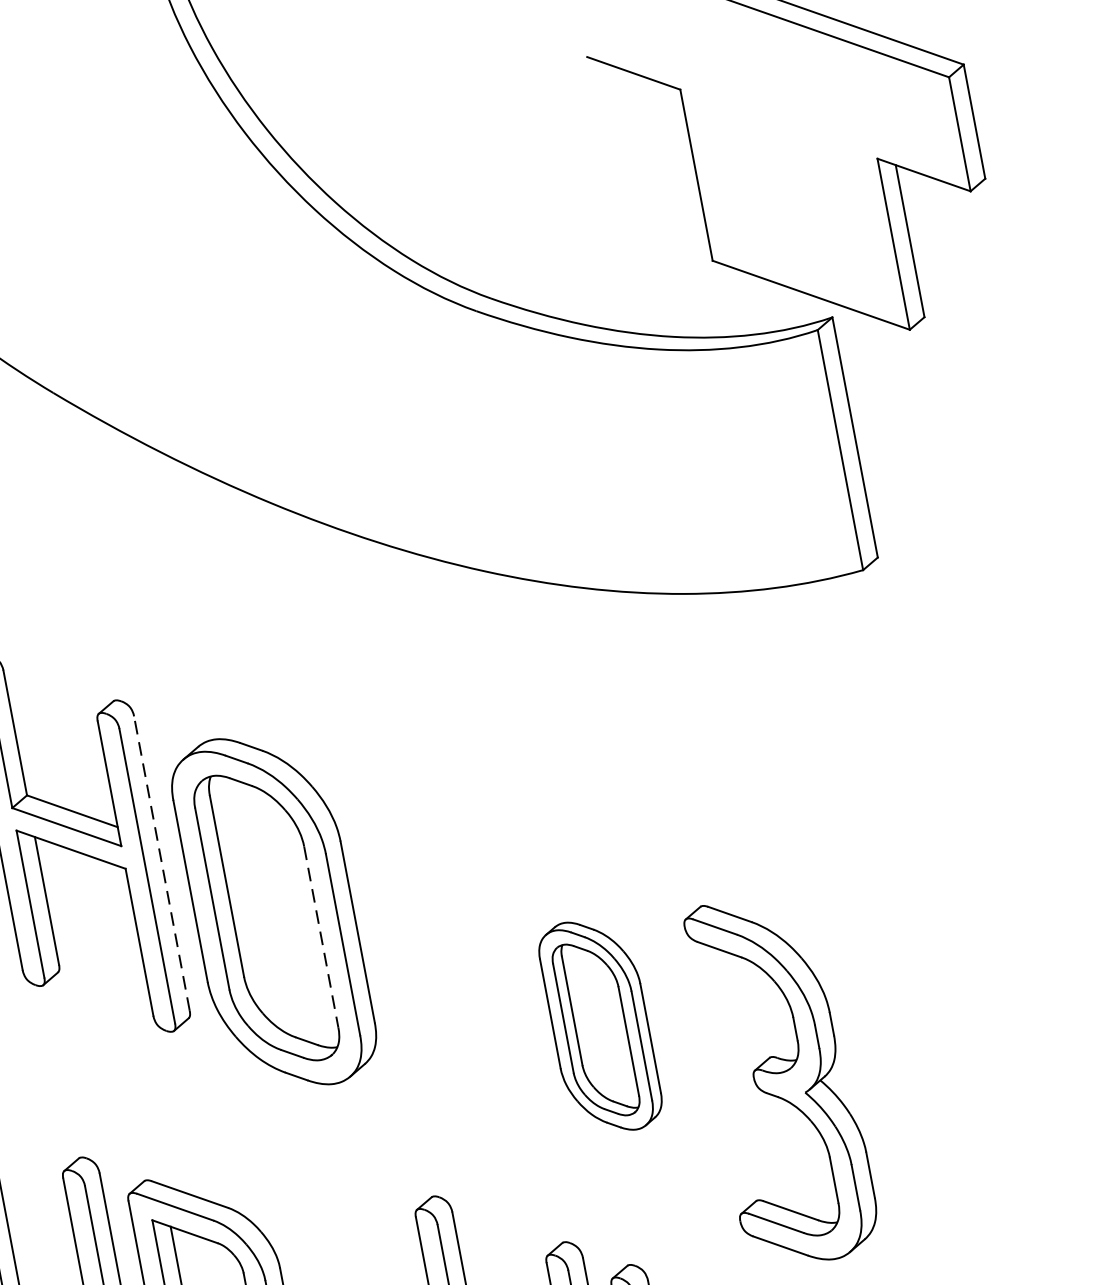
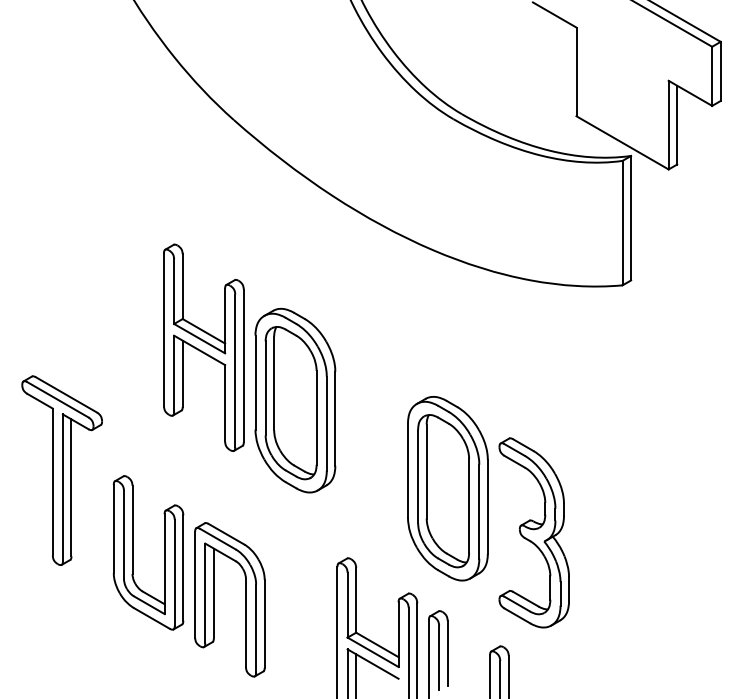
line: (161, 862) -> (243, 365), dashed -> solid
line: (320, 936) -> (316, 417), dashed -> solid
part: (599, 1025) -> (447, 488), size x1.67

